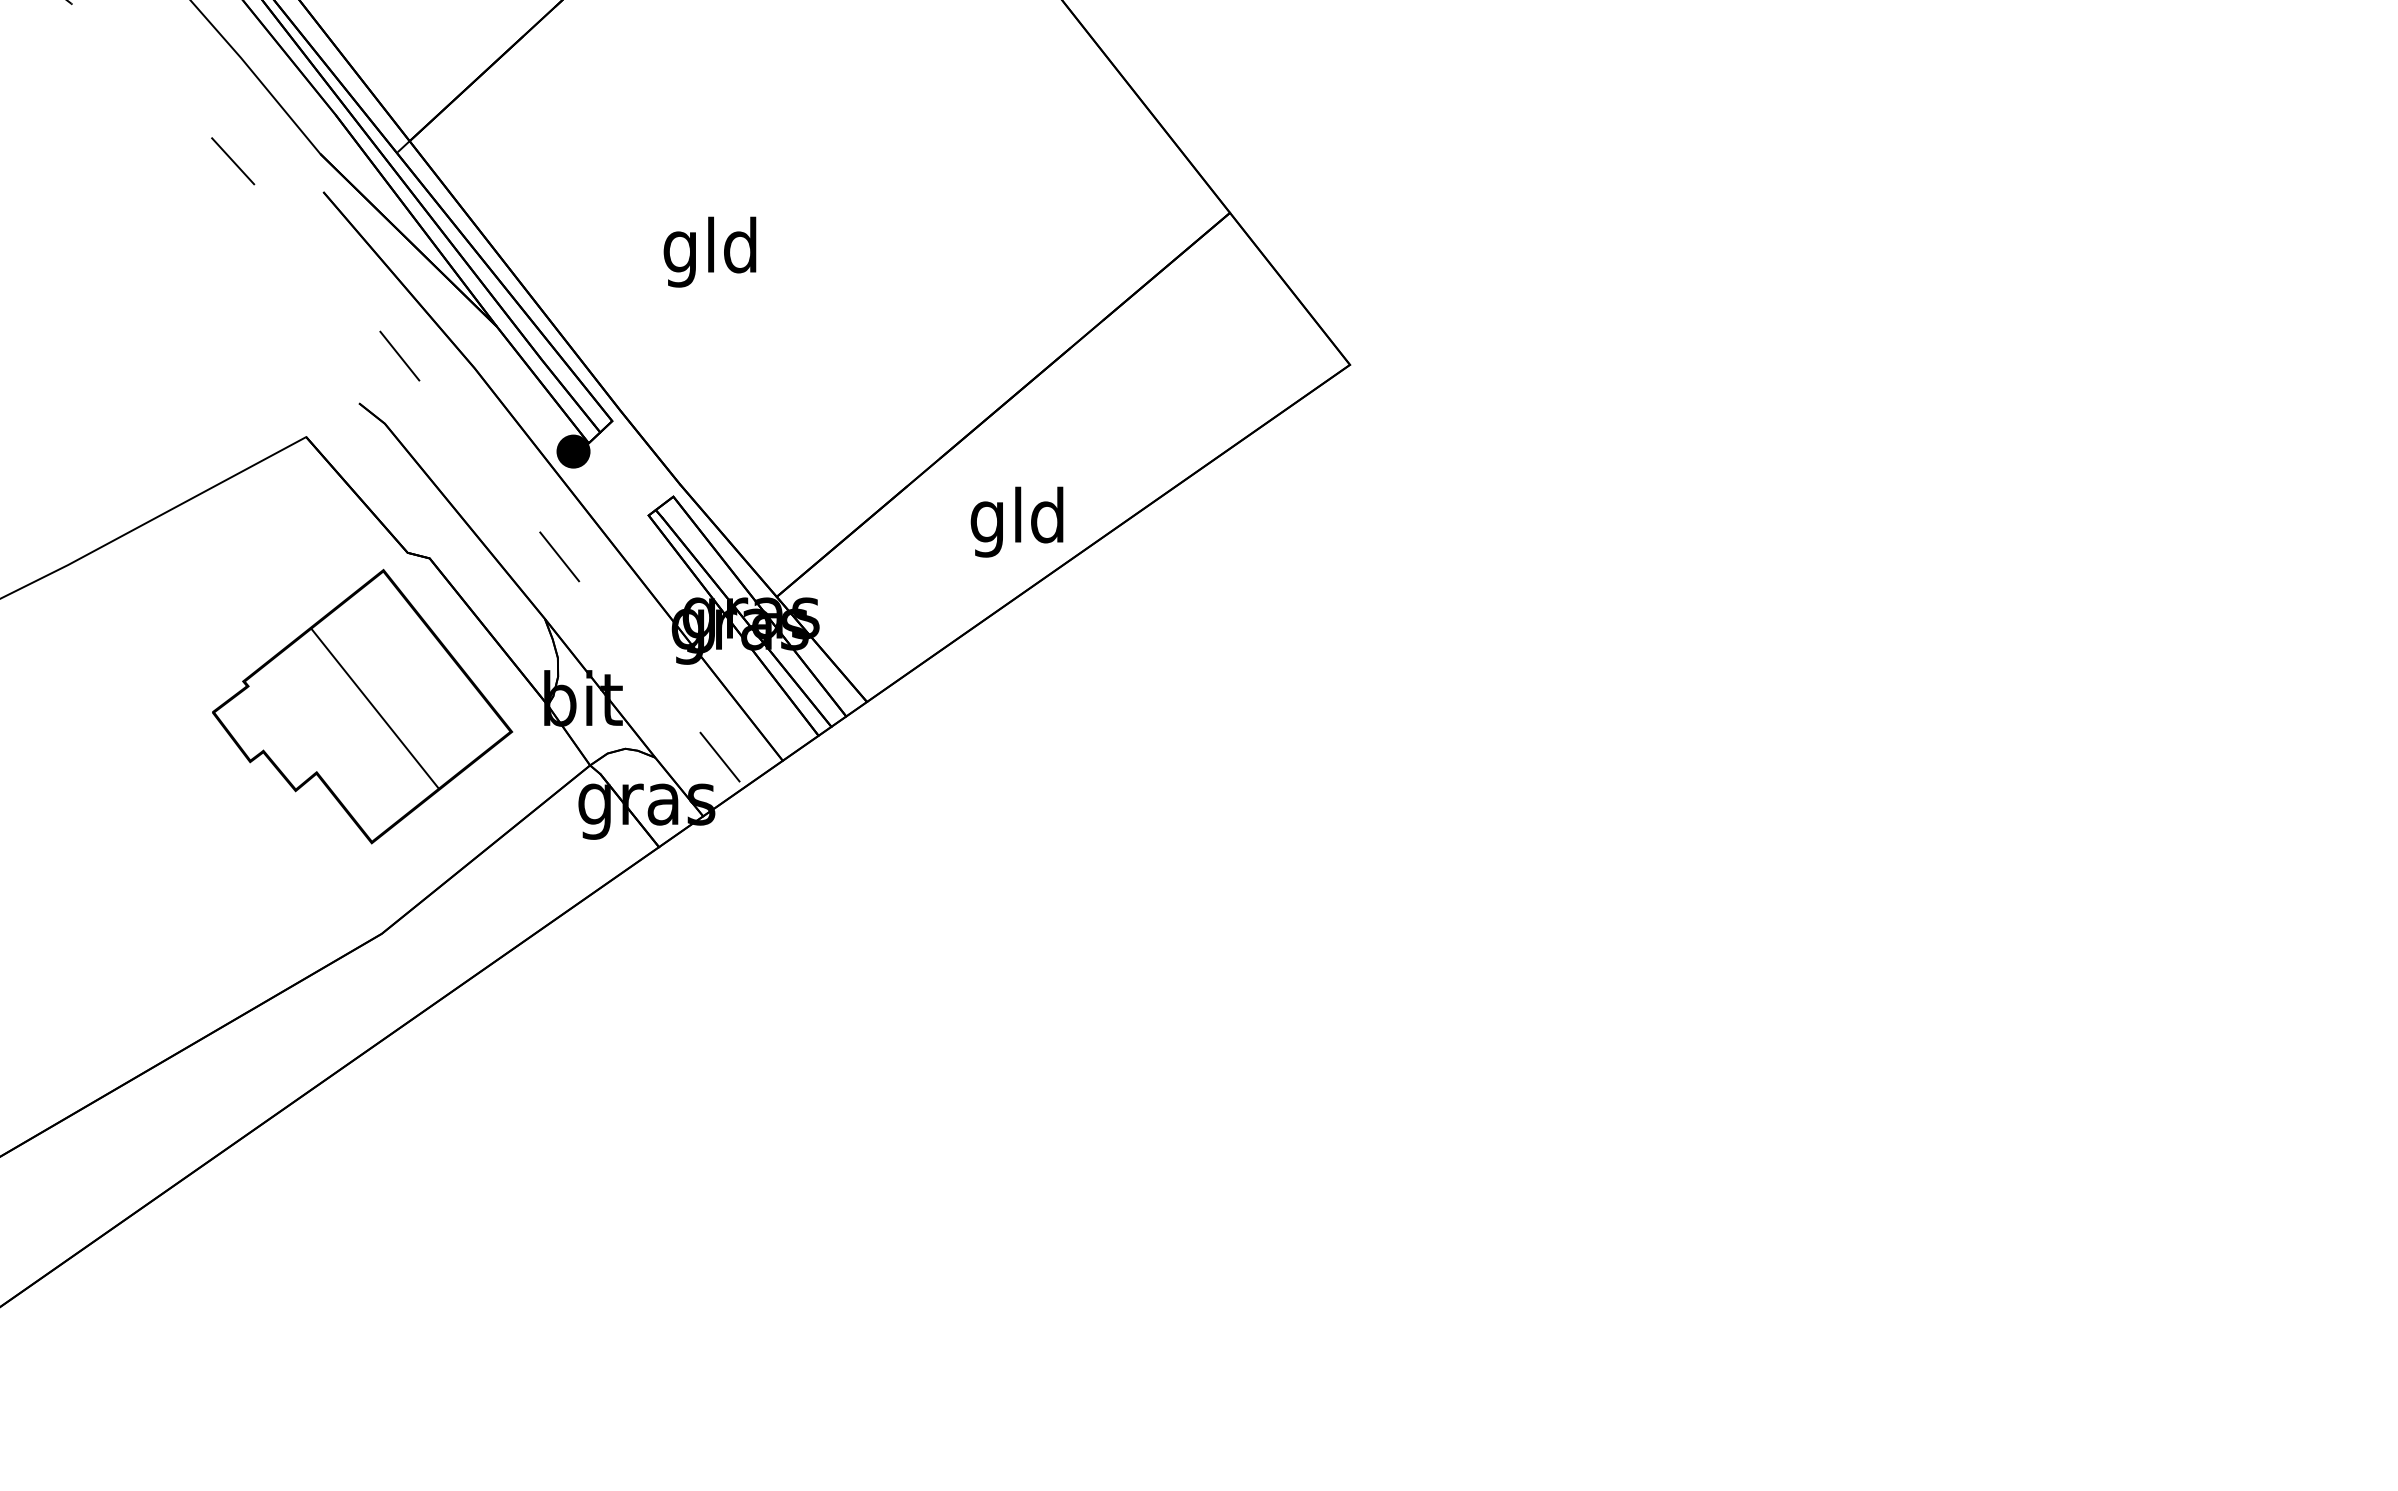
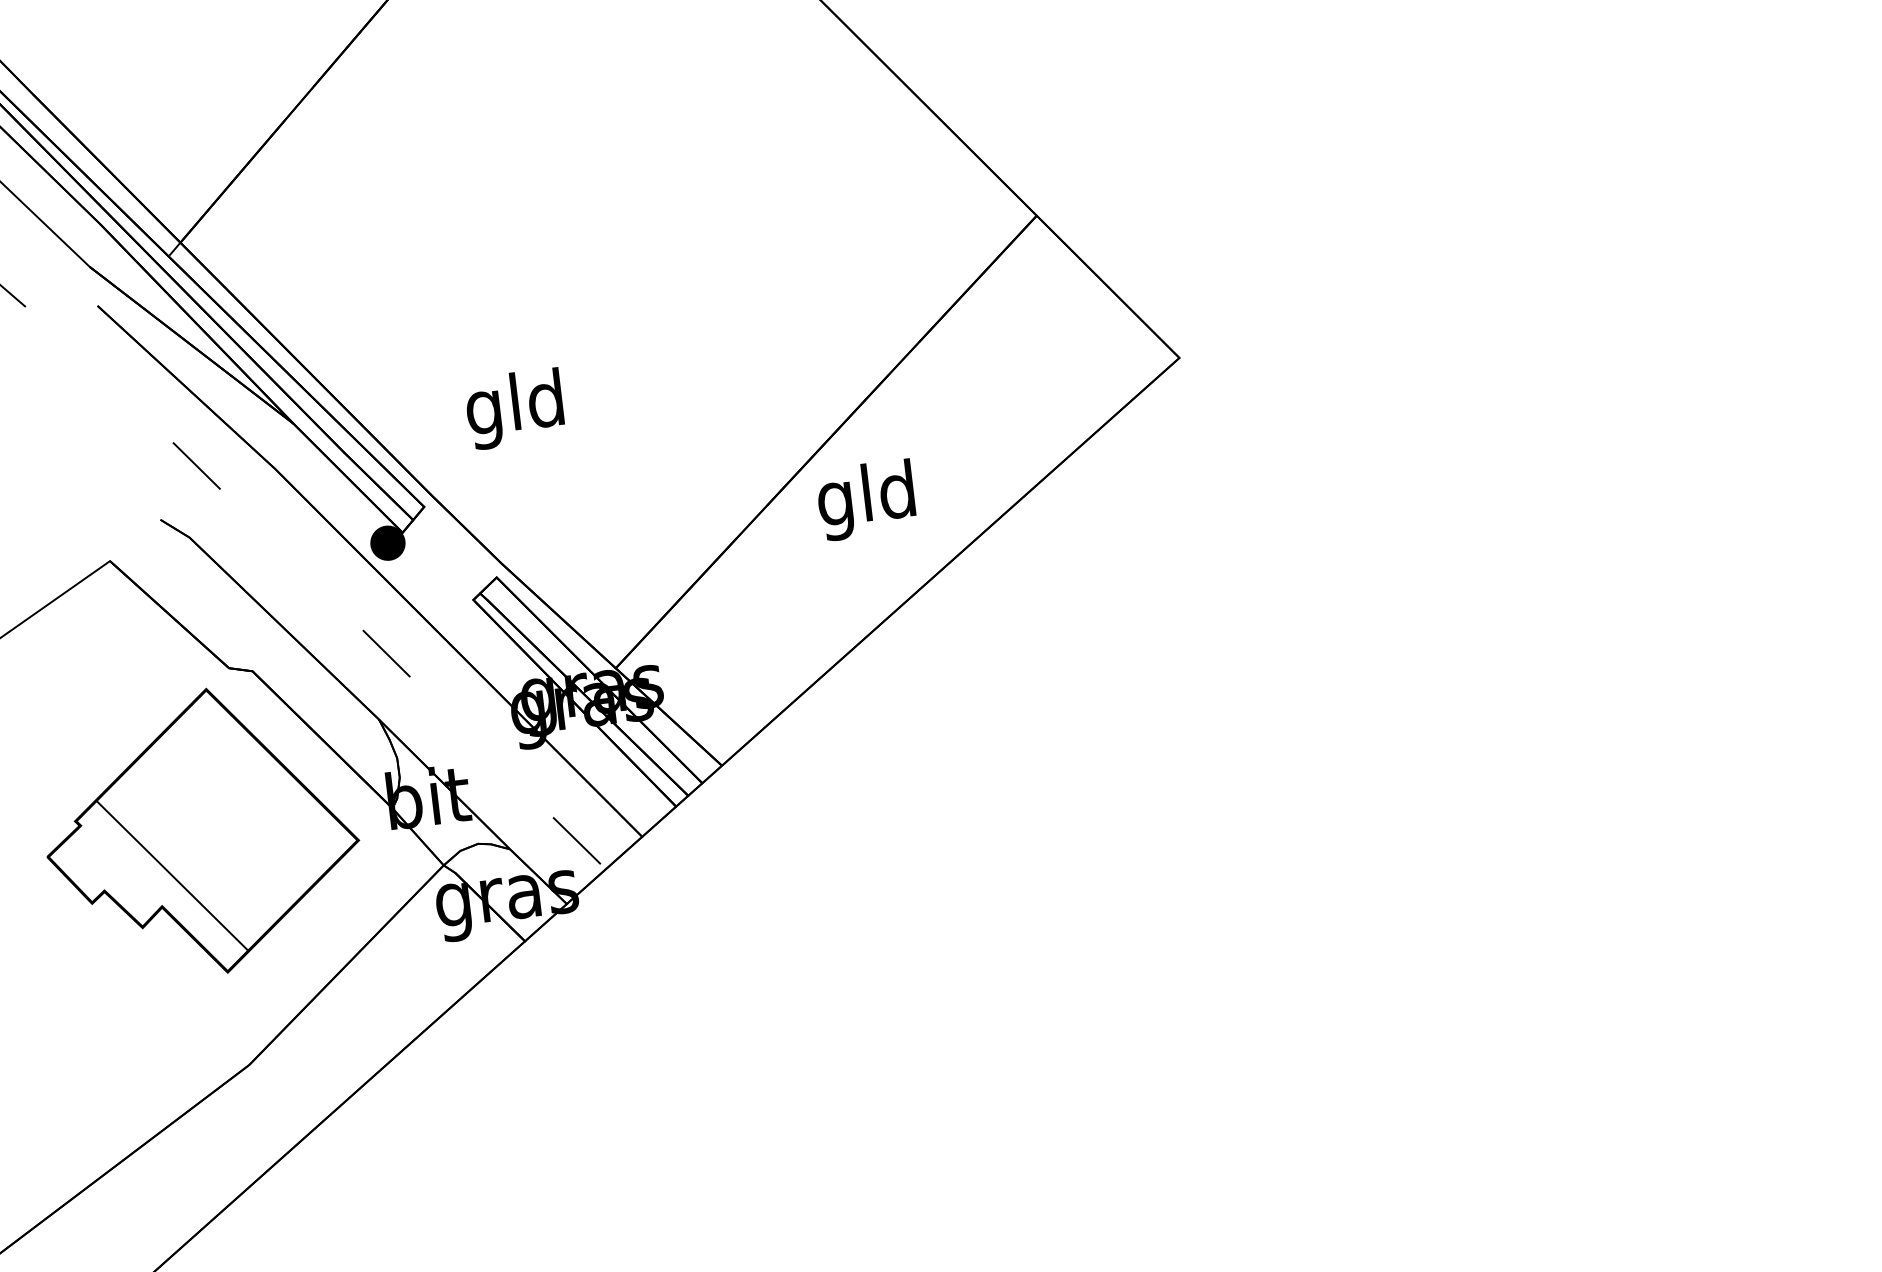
text: (709, 251) -> (514, 408), moved
text: (1016, 521) -> (865, 499), moved
line: (375, 708) -> (172, 875), moved

